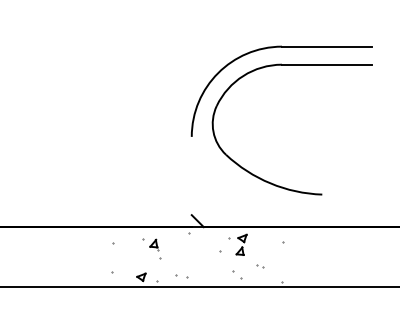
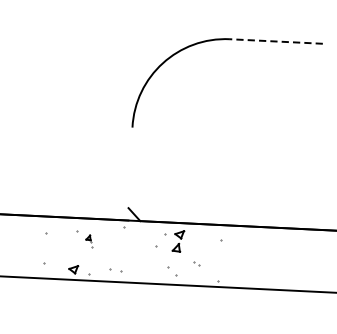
line: (326, 46) -> (275, 41), solid -> dashed
part: (269, 181) -> (210, 177), removed
part: (155, 248) -> (89, 240), size x0.6

